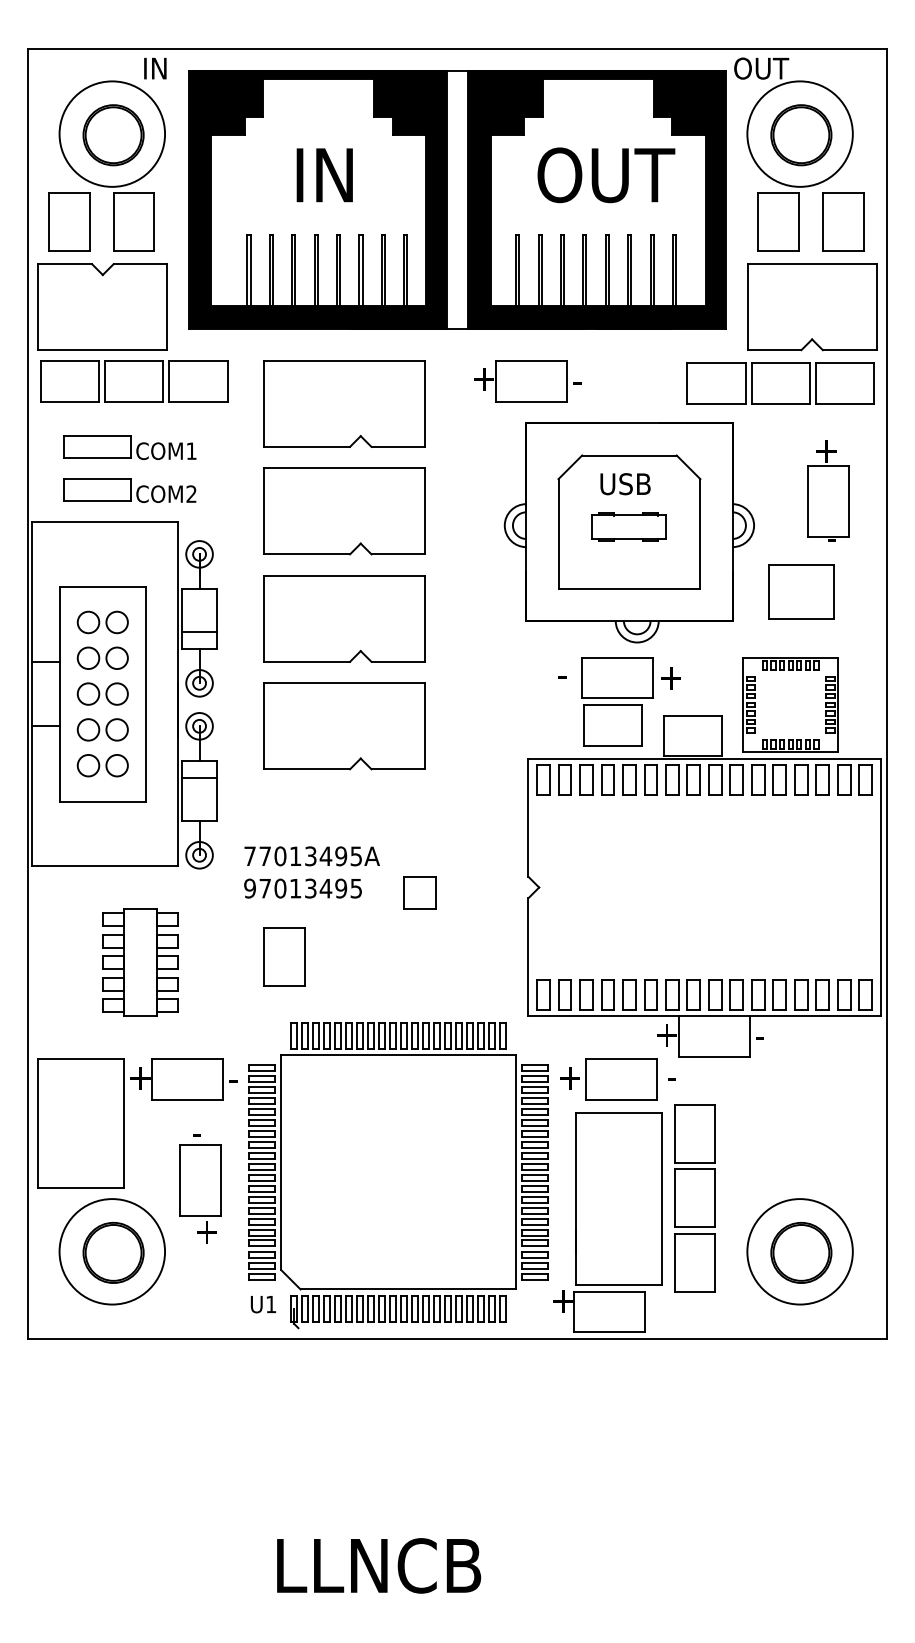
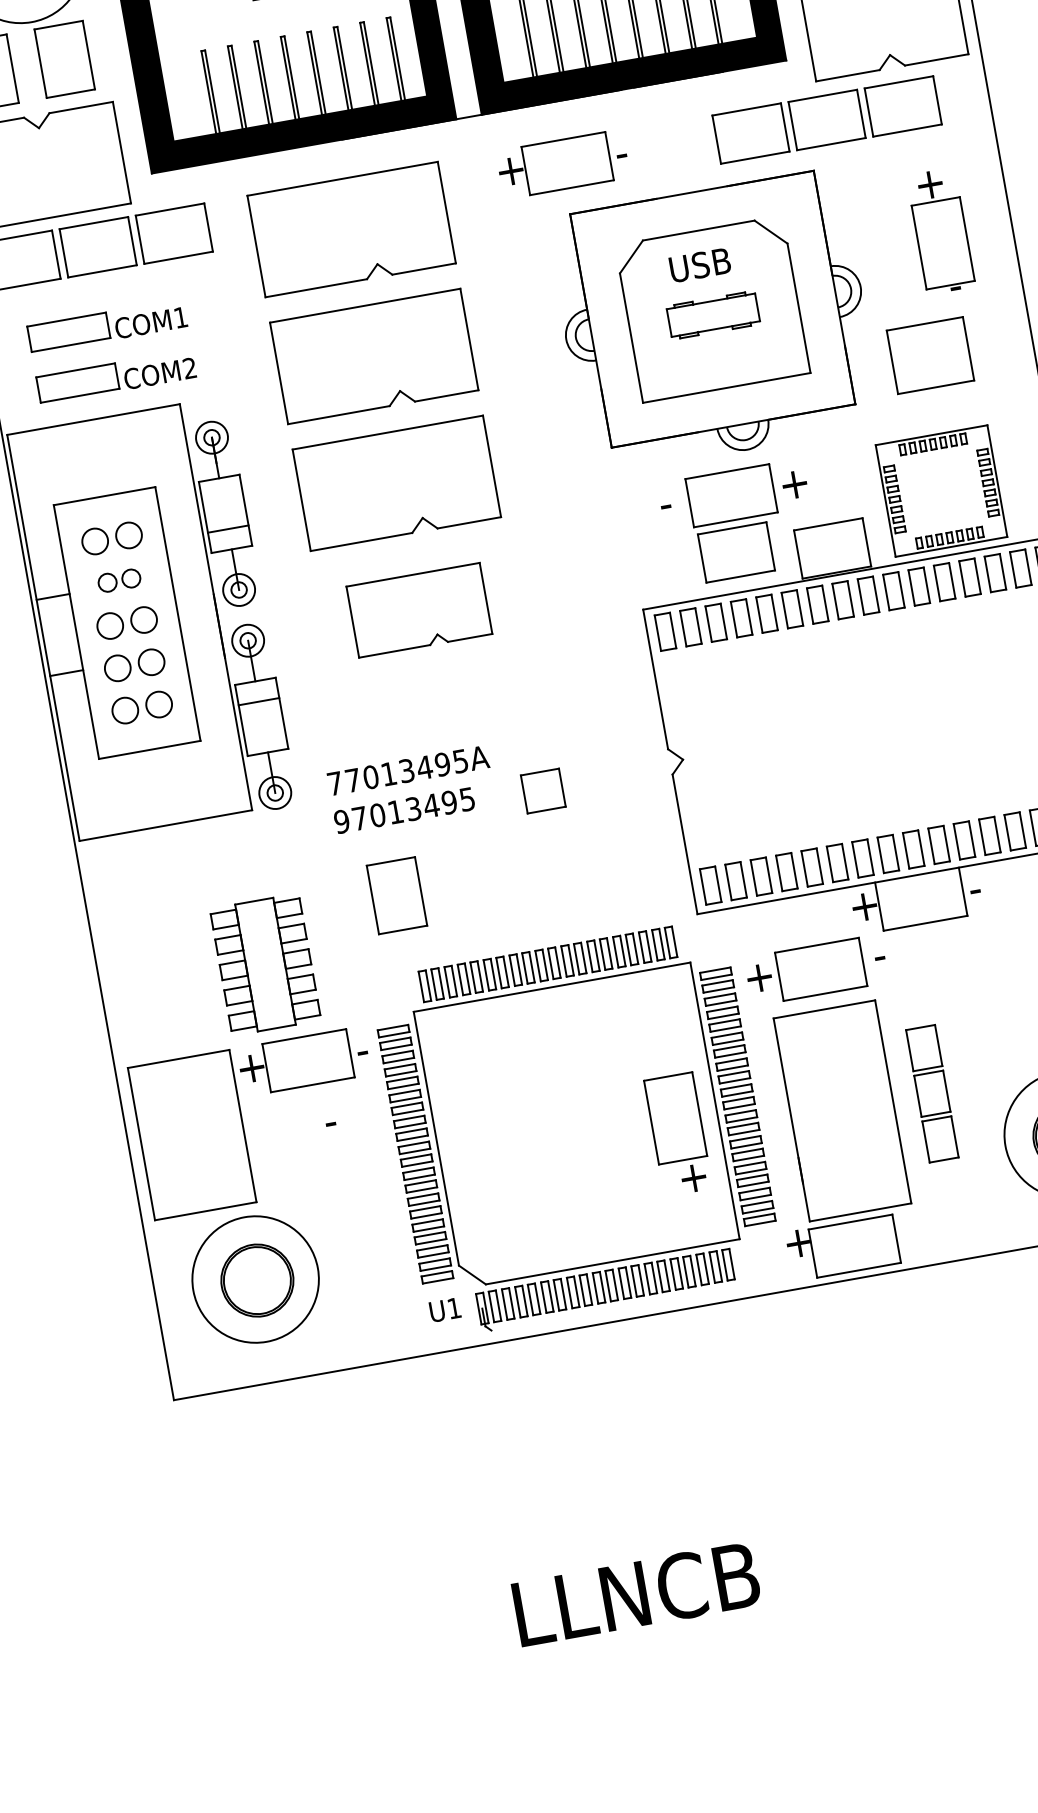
part: (780, 383) -> (826, 120), moved
part: (102, 657) -> (119, 579), size x0.7
part: (344, 726) -> (419, 610), size x0.7
part: (140, 962) -> (265, 964), moved
part: (200, 1193) -> (678, 1133), moved
part: (694, 1198) -> (931, 1094), size x0.6

